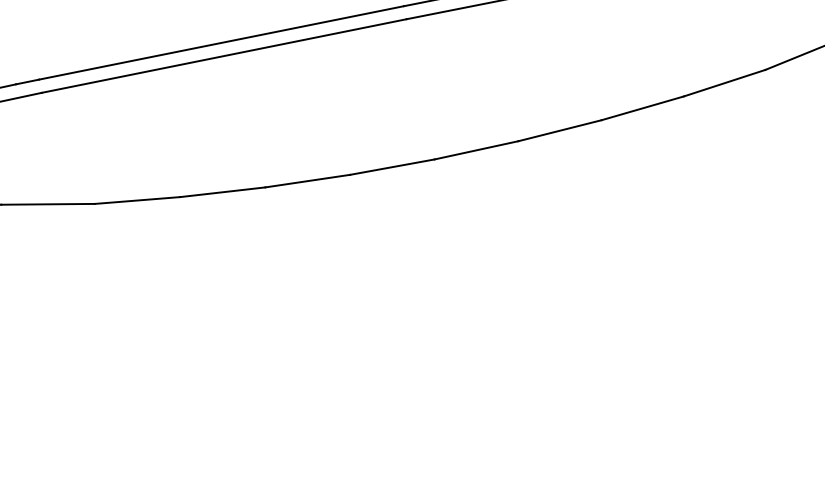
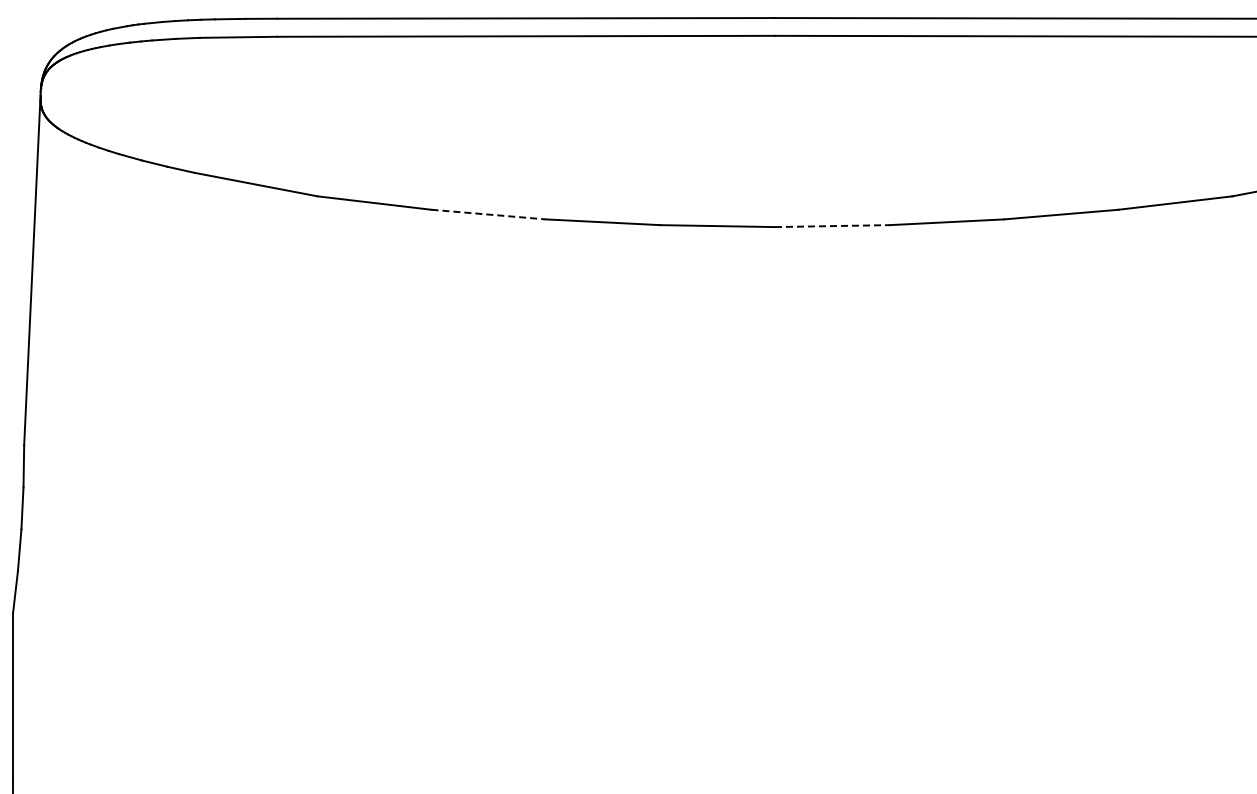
line: (476, 150) -> (832, 226), solid -> dashed
line: (223, 192) -> (489, 214), solid -> dashed

